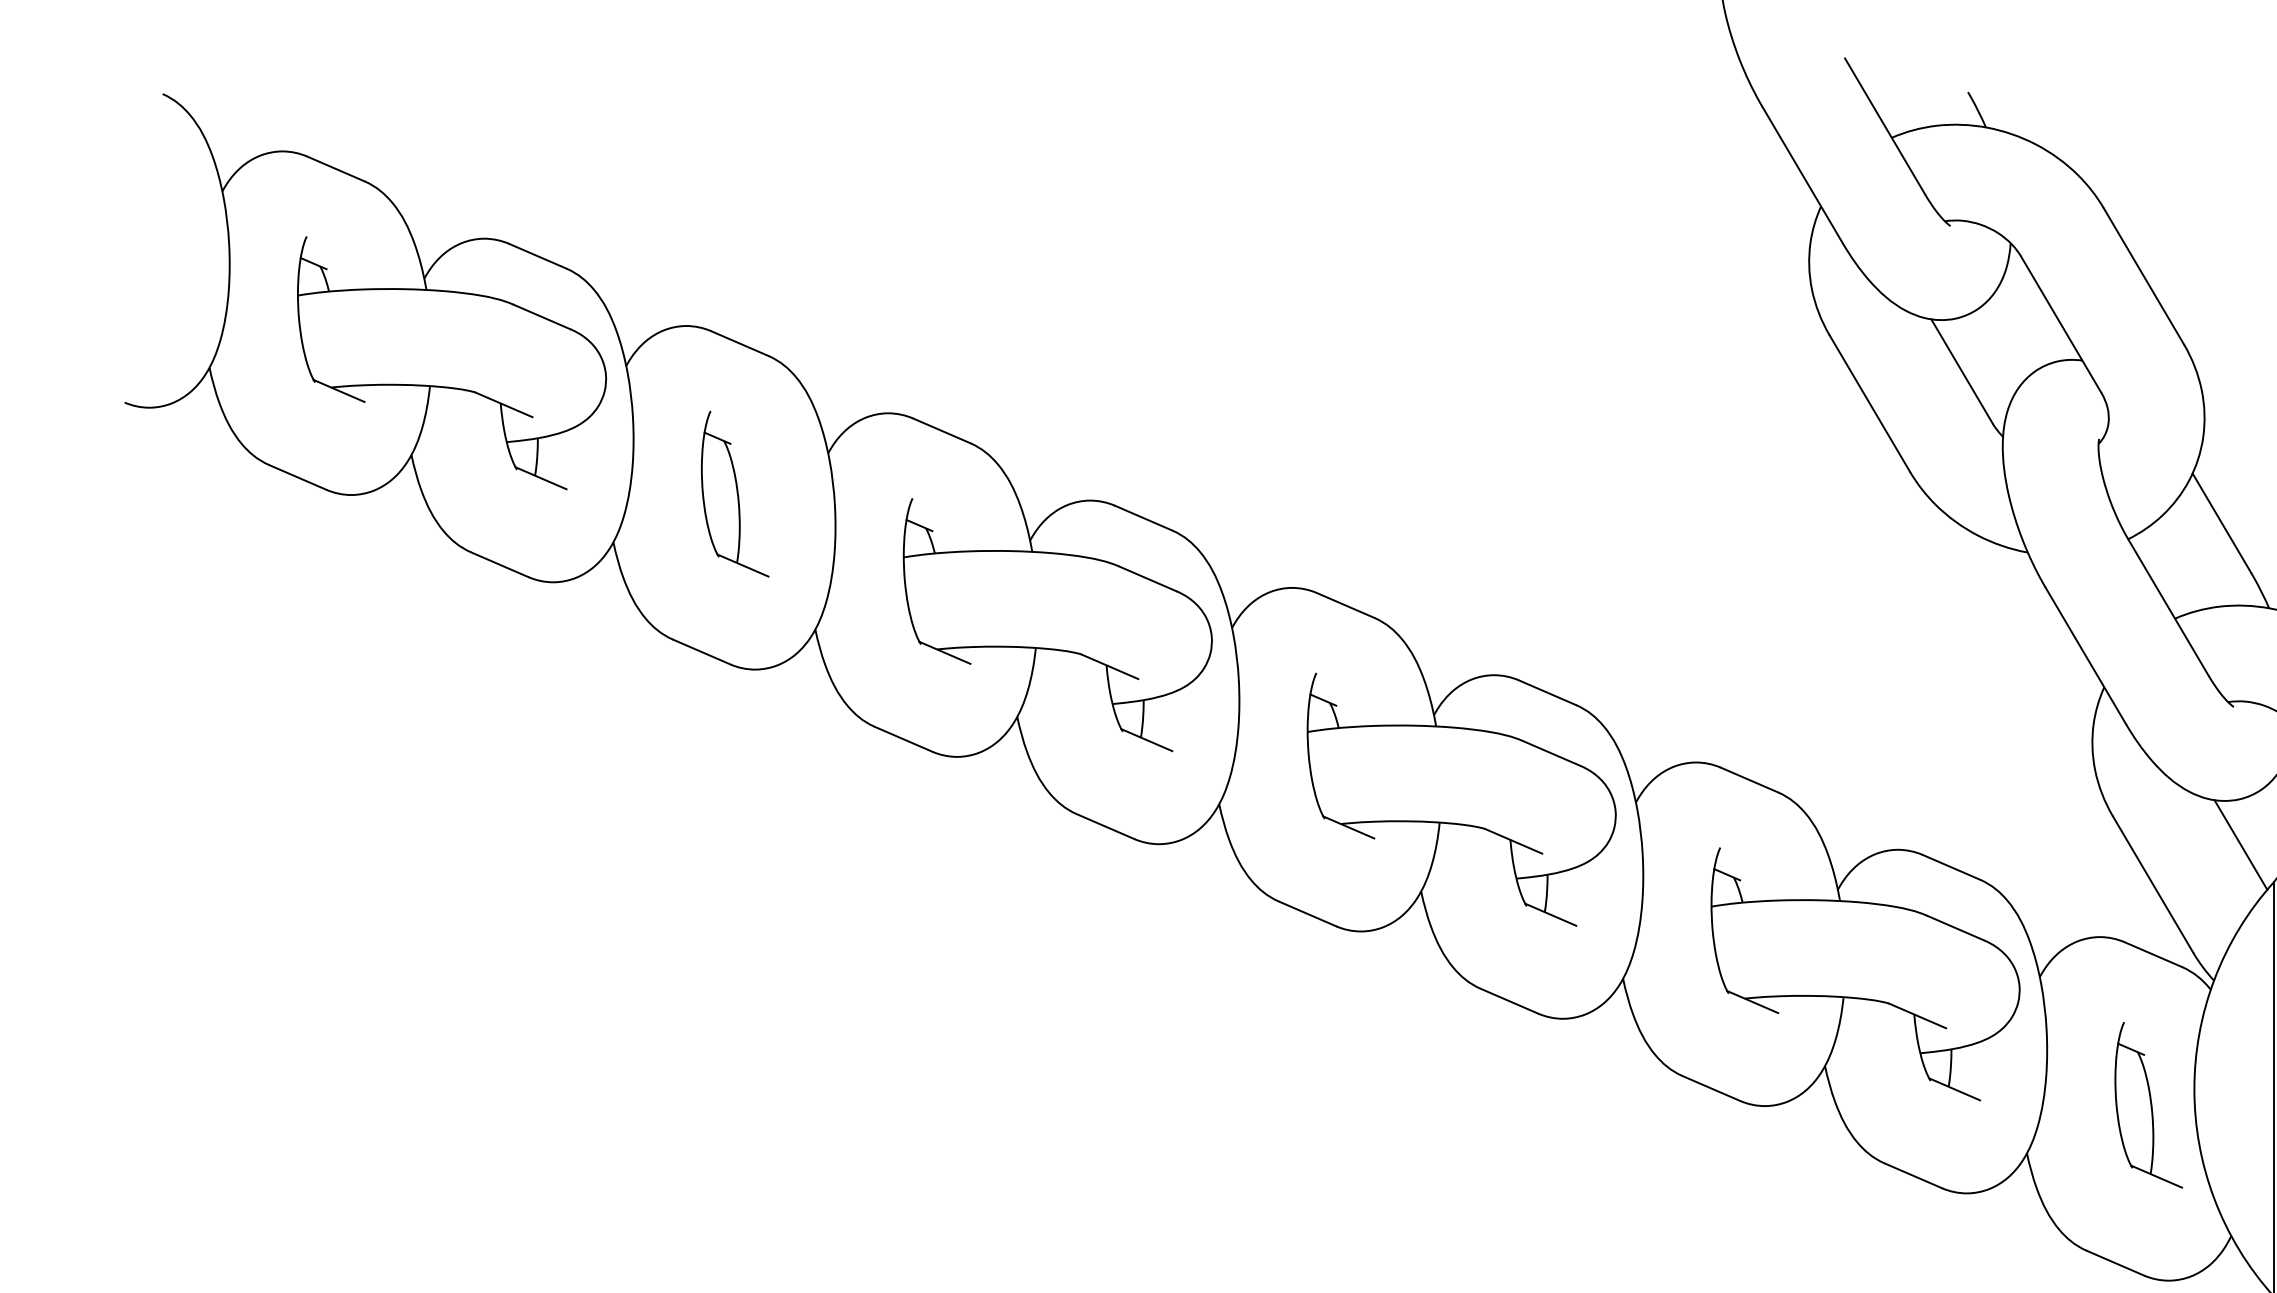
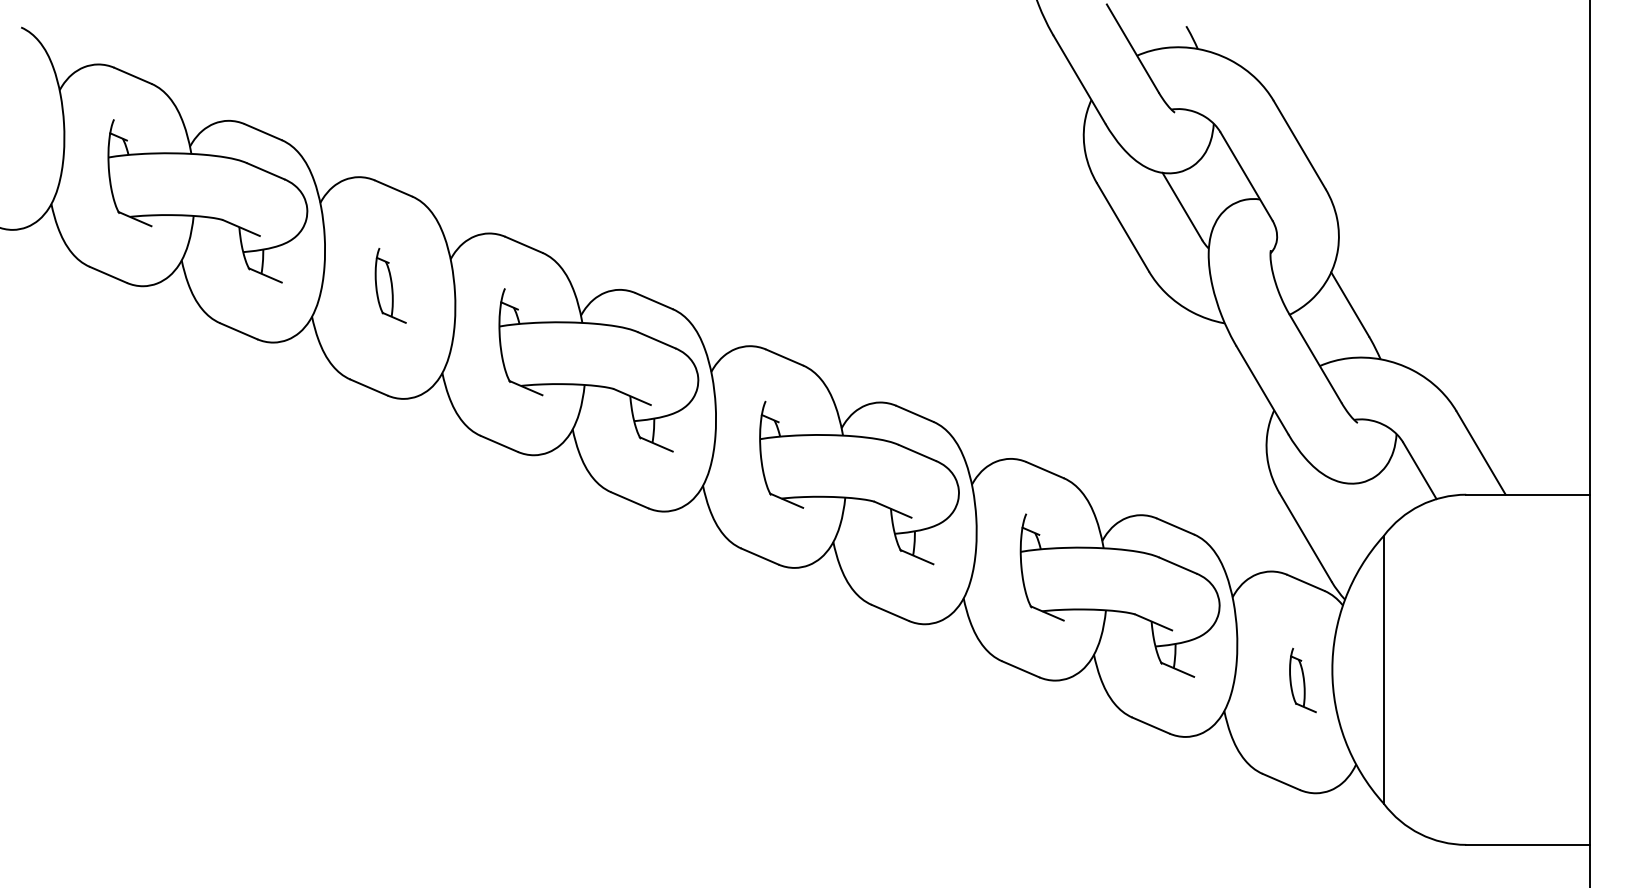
part: (734, 493) -> (390, 285), size x0.7
line: (2241, 845) -> (1362, 512), removed
part: (2148, 1105) -> (1302, 680), size x0.6

